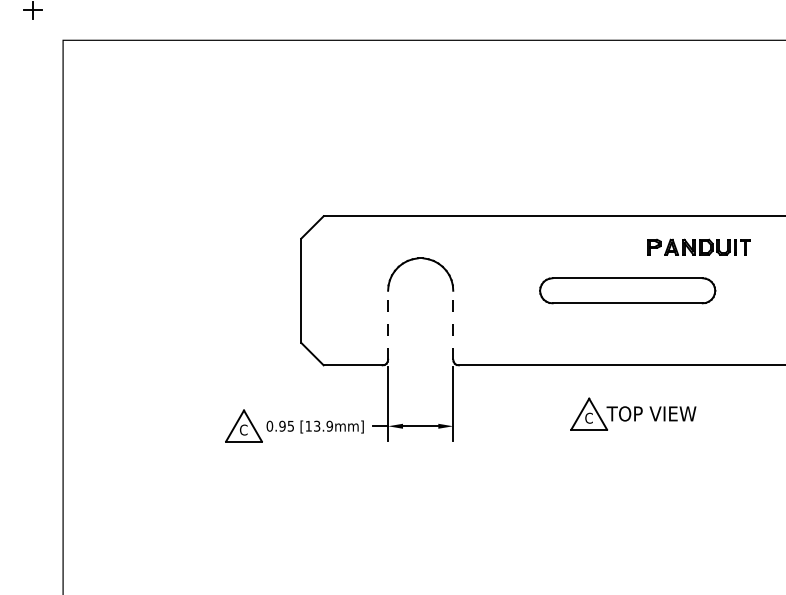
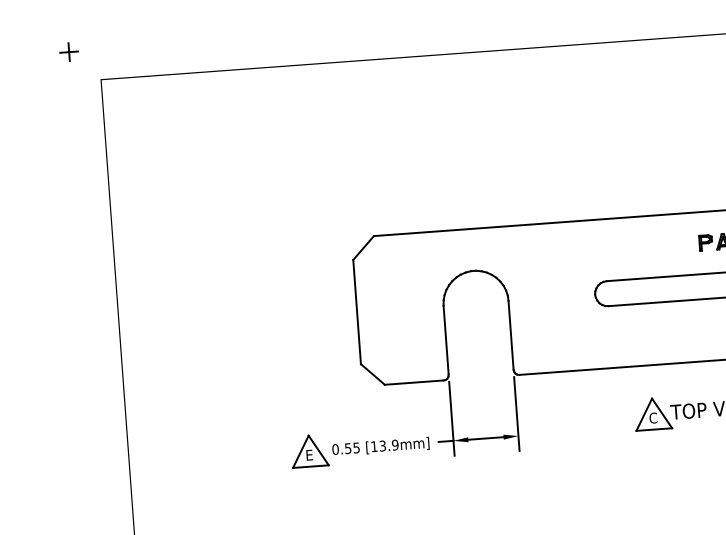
line: (388, 324) -> (446, 339), dashed -> solid
line: (453, 324) -> (511, 334), dashed -> solid
text: (282, 425) -> (348, 447), 0.95 -> 0.55
text: (243, 429) -> (309, 454), C -> E

